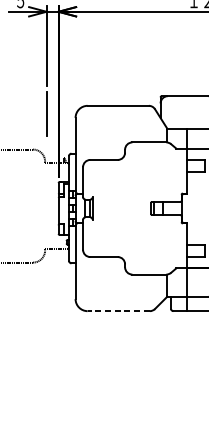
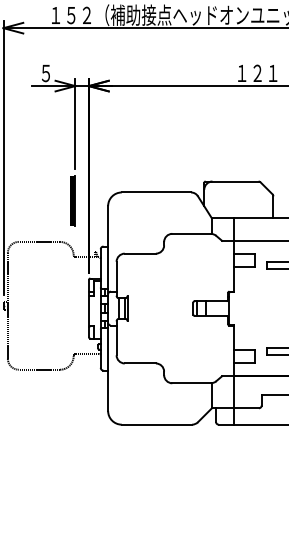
fill: (44, 113) -> (72, 201), added
line: (118, 311) -> (156, 424), dashed -> solid

